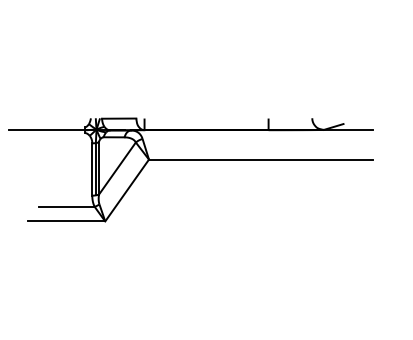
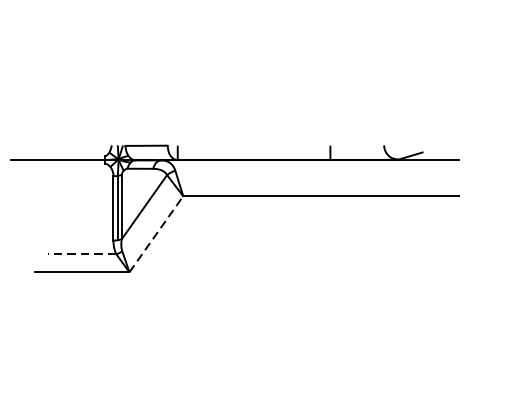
line: (127, 190) -> (156, 234), solid -> dashed
line: (66, 206) -> (81, 253), solid -> dashed

